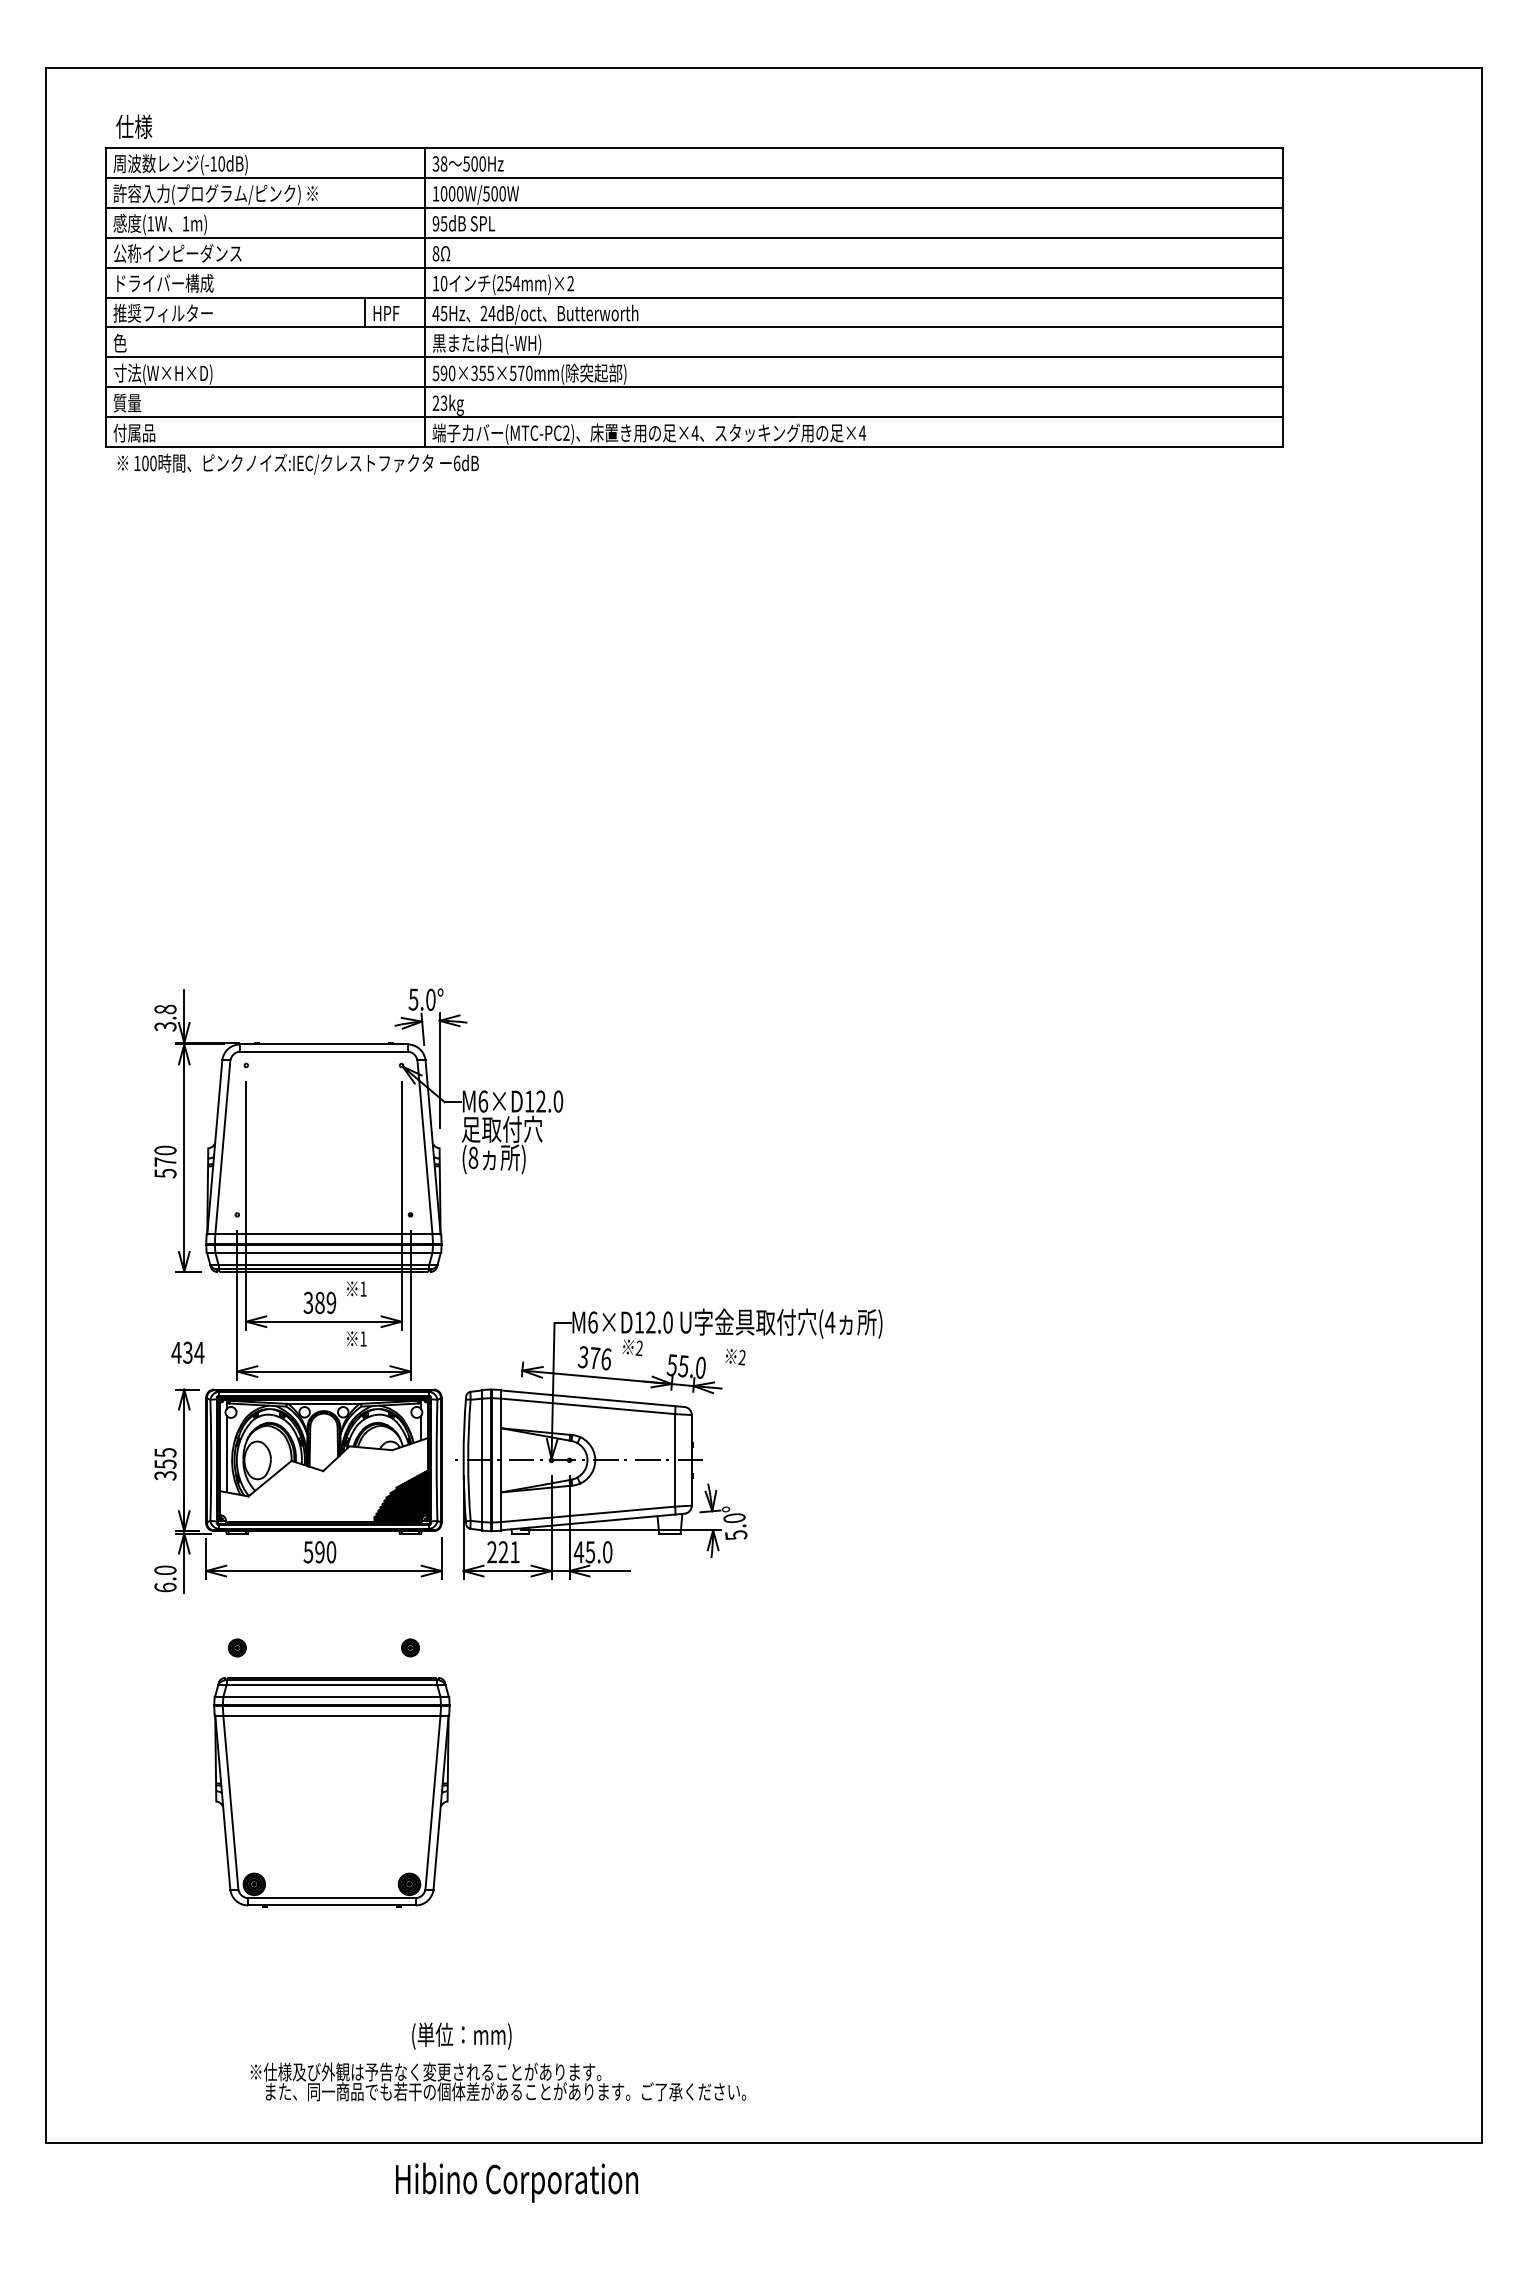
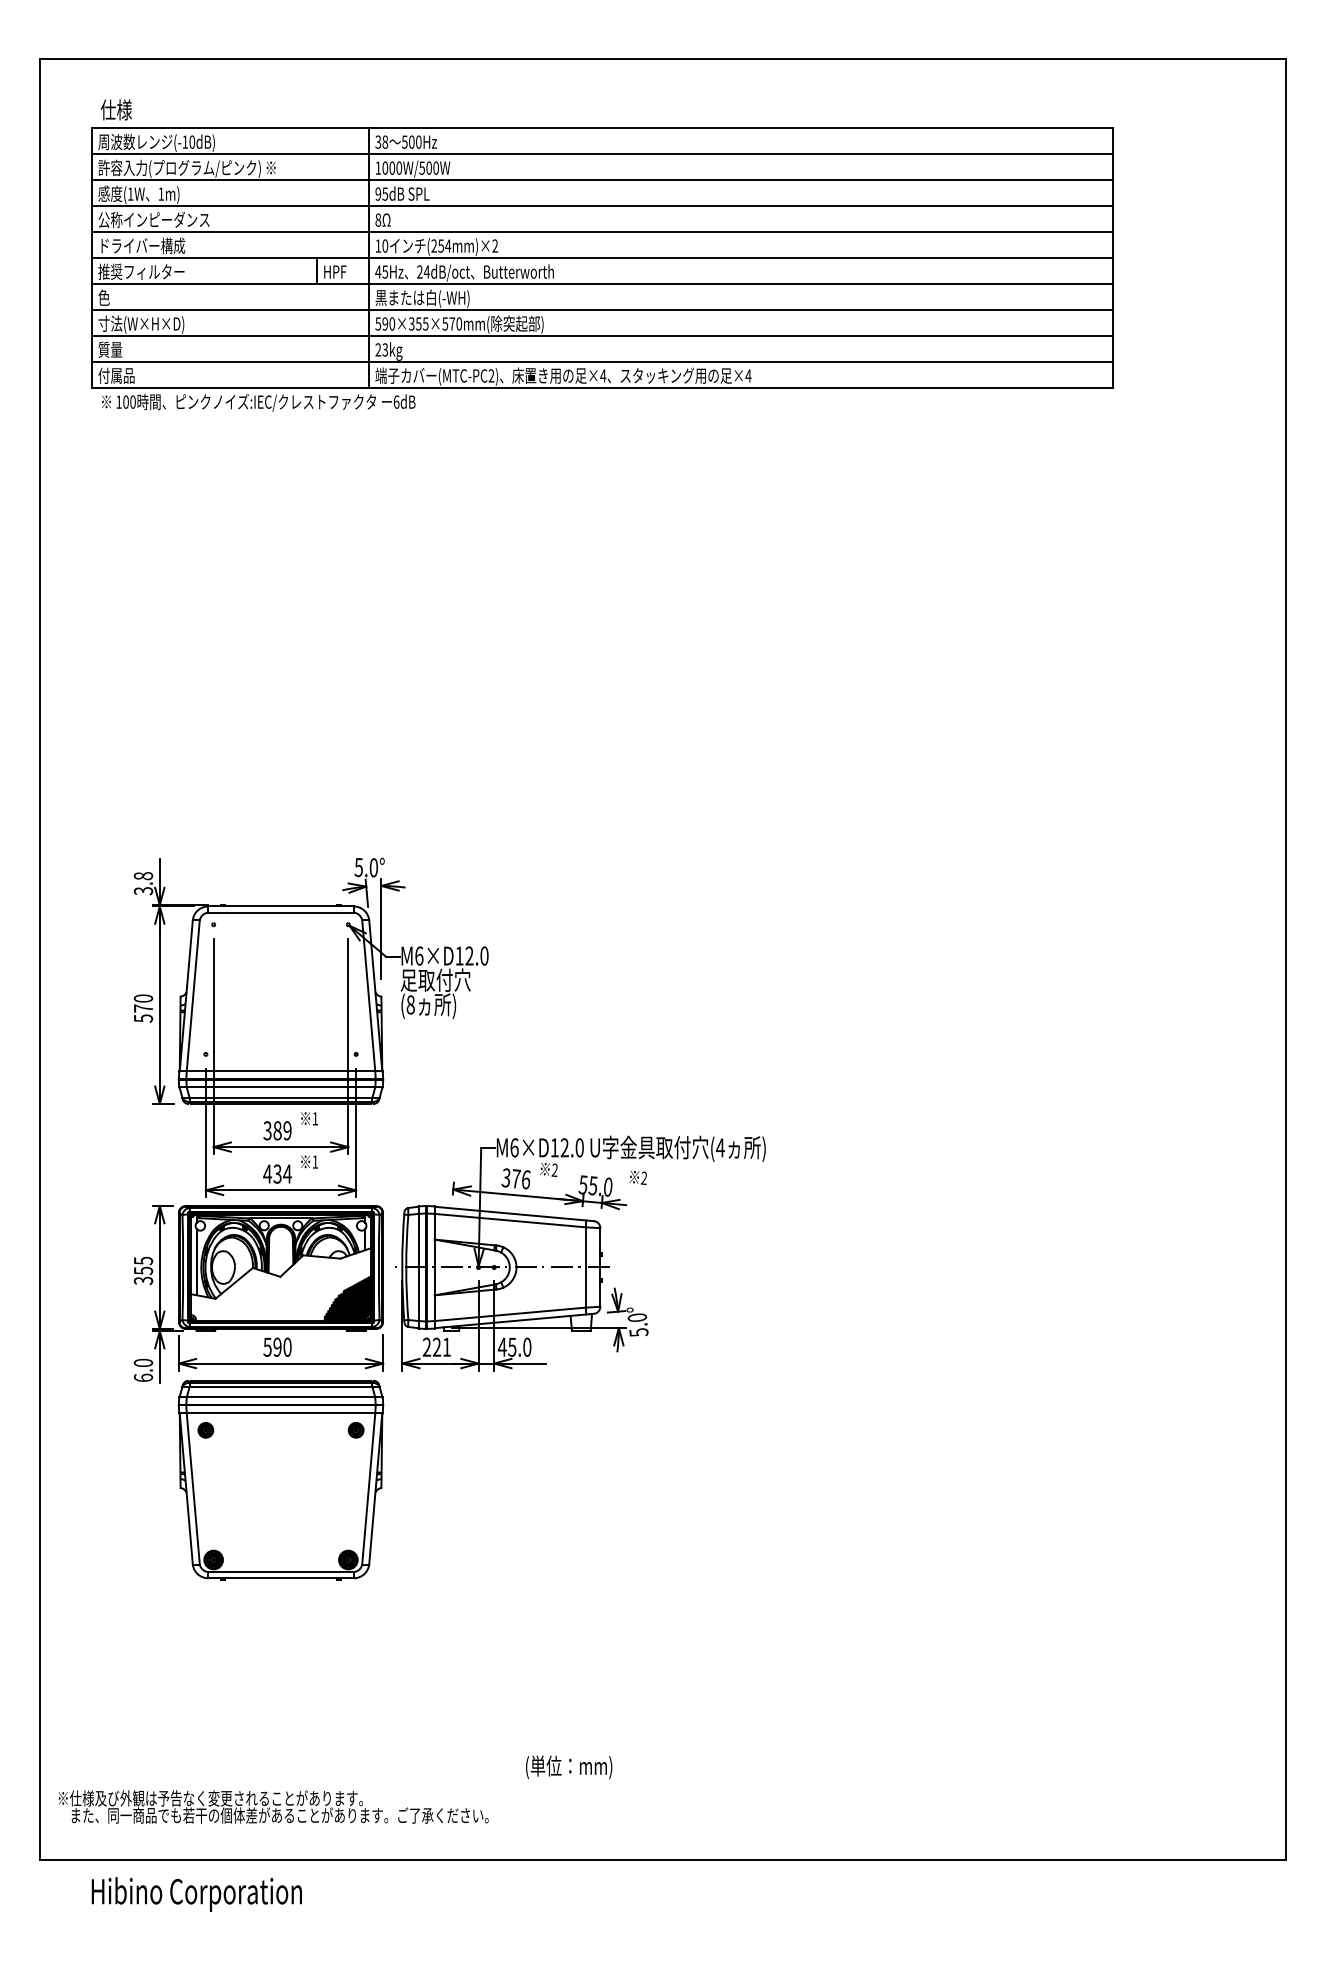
text: (187, 1352) -> (277, 1173), moved
part: (331, 1792) -> (280, 1480), moved
text: (461, 2035) -> (568, 1766), moved
text: (498, 2081) -> (273, 1806), moved
text: (517, 2182) -> (197, 1894), moved

